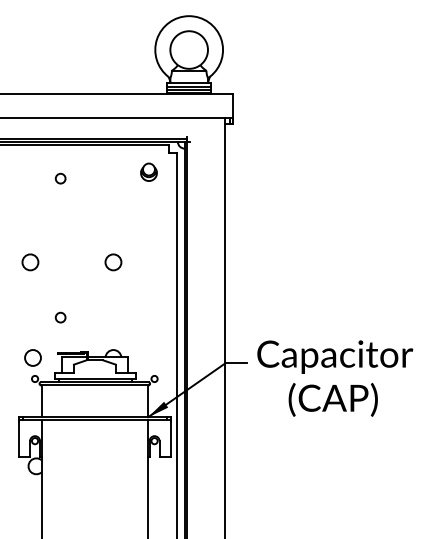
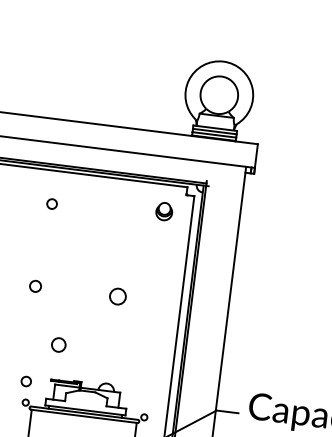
circle: (60, 178) -> (51, 203), moved
circle: (30, 262) -> (35, 286), size x0.7
circle: (60, 317) -> (58, 344), size x1.4
circle: (32, 357) -> (25, 380), size x0.6

